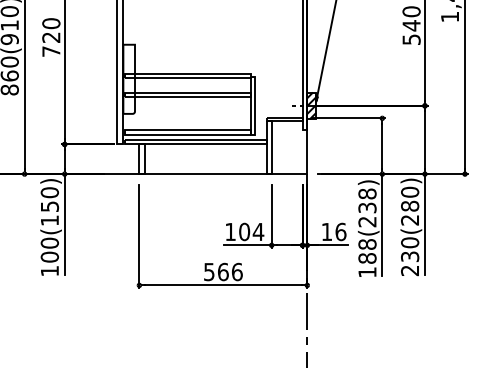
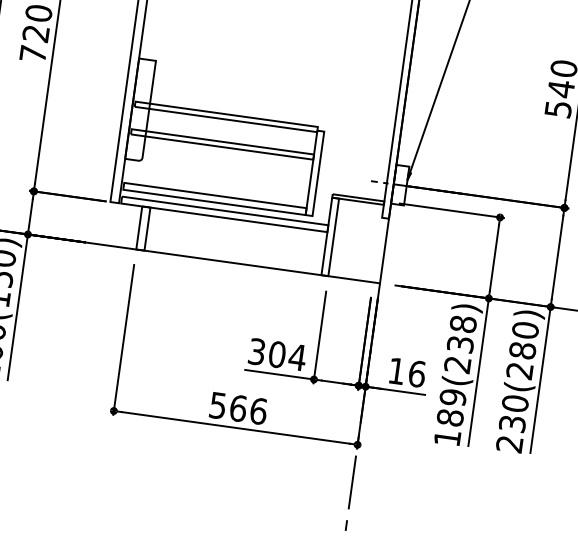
hatch: (311, 105) -> (399, 184), removed
text: (230, 231) -> (256, 351), 104 -> 304
text: (367, 244) -> (453, 397), 188(238) -> 189(238)

